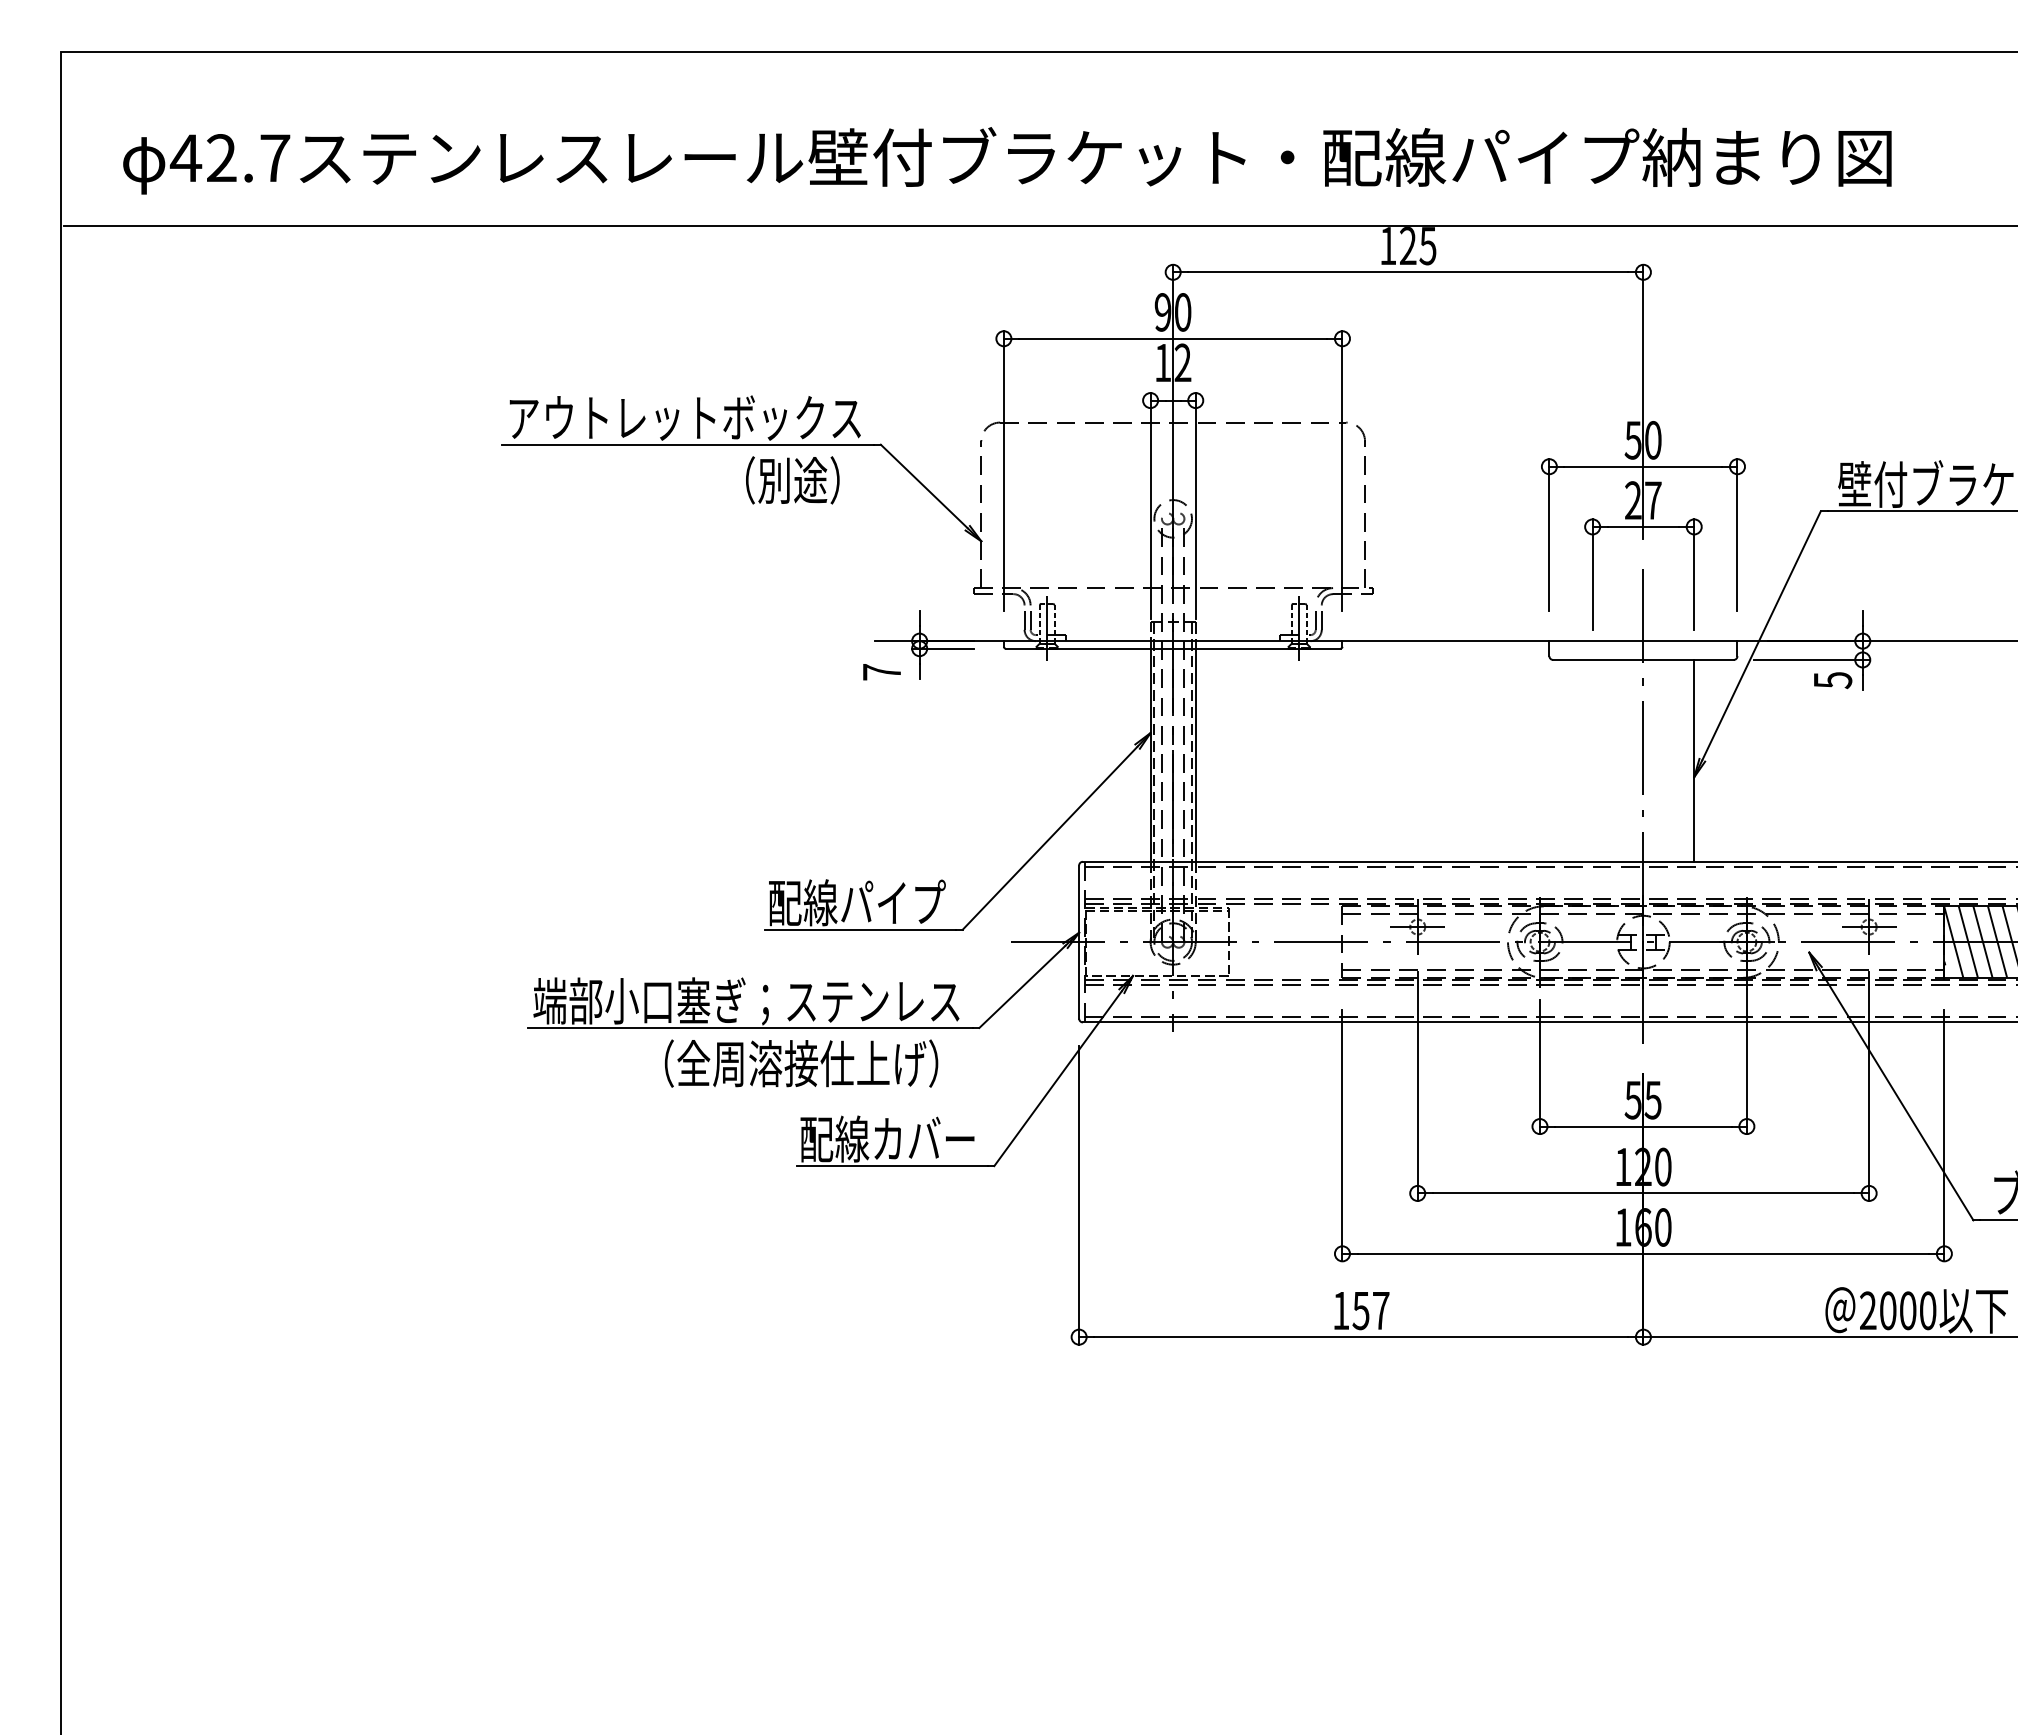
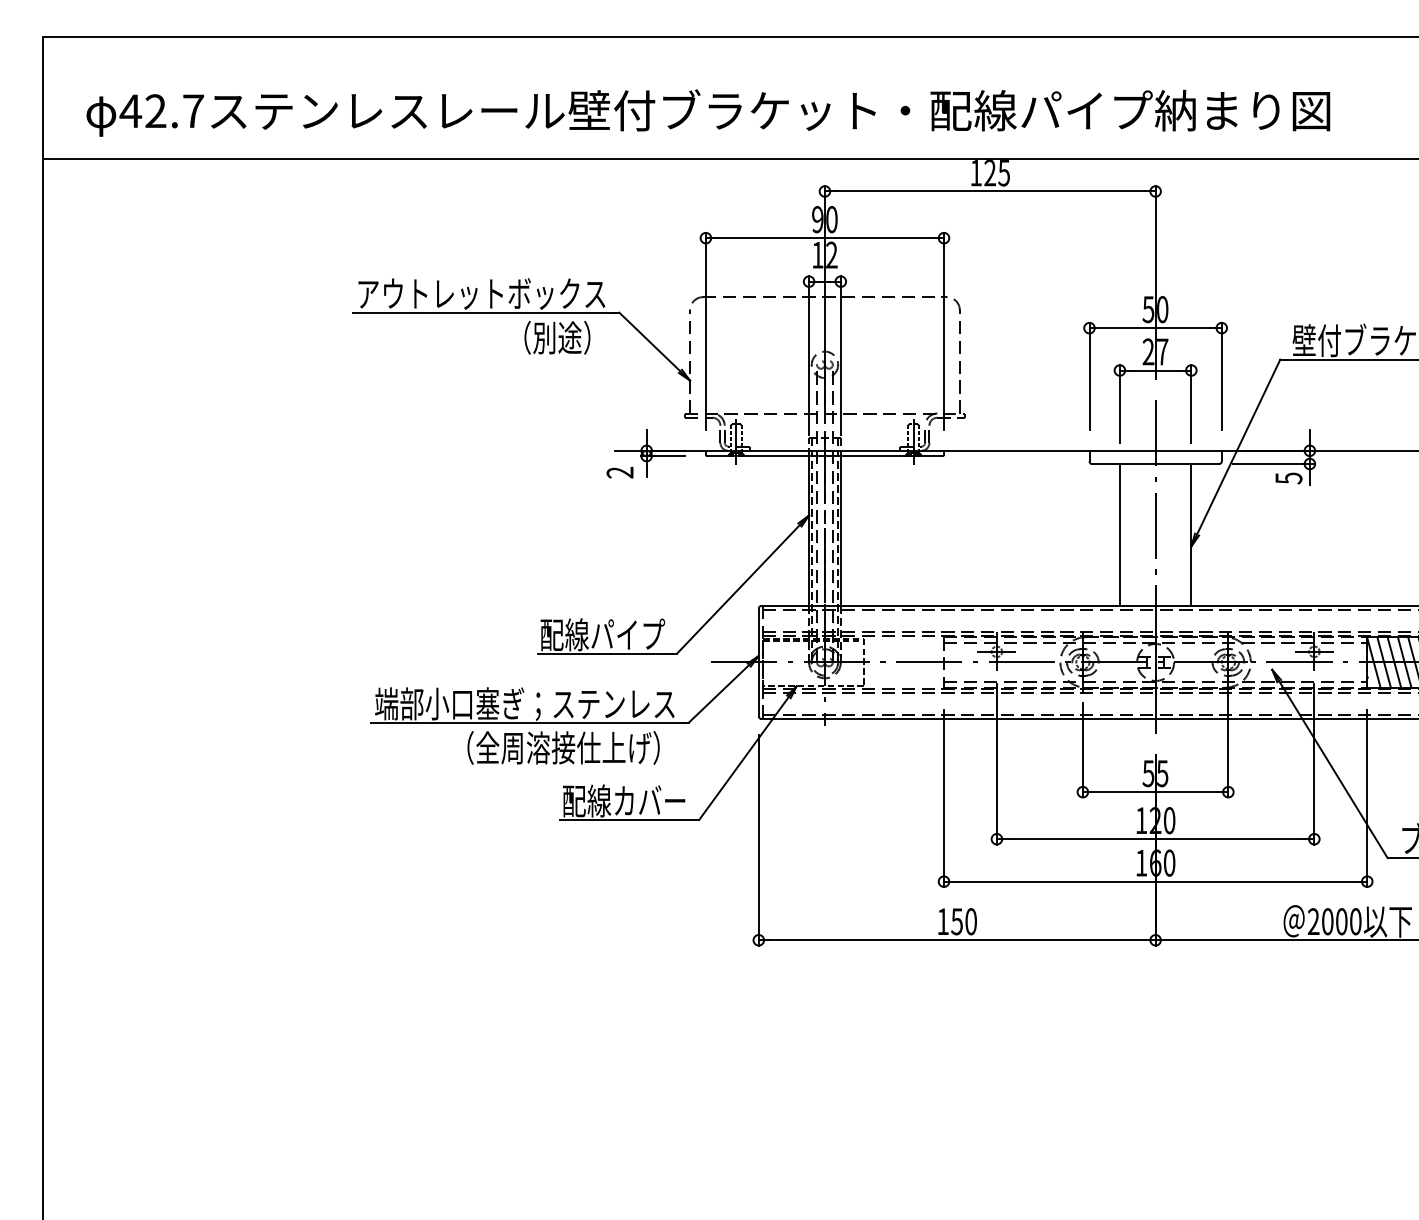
text: (881, 672) -> (619, 472), 7 -> 2
line: (1592, 760) -> (1119, 534), added
text: (1381, 1310) -> (971, 921), 157 -> 150

